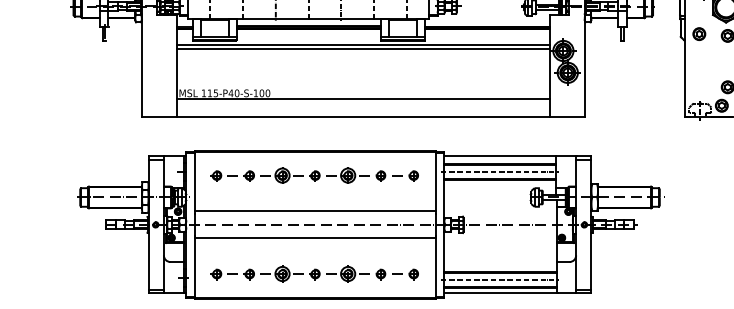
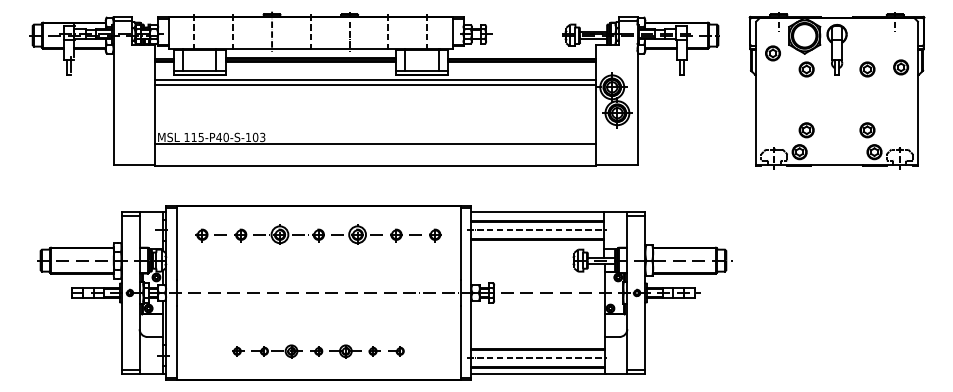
part: (698, 34) -> (772, 53), moved
text: (267, 93) -> (262, 137), 115-P40-S-100 -> 115-P40-S-103
line: (315, 210) -> (318, 276), removed
line: (315, 238) -> (318, 309), removed
part: (315, 274) -> (318, 351), size x0.7

